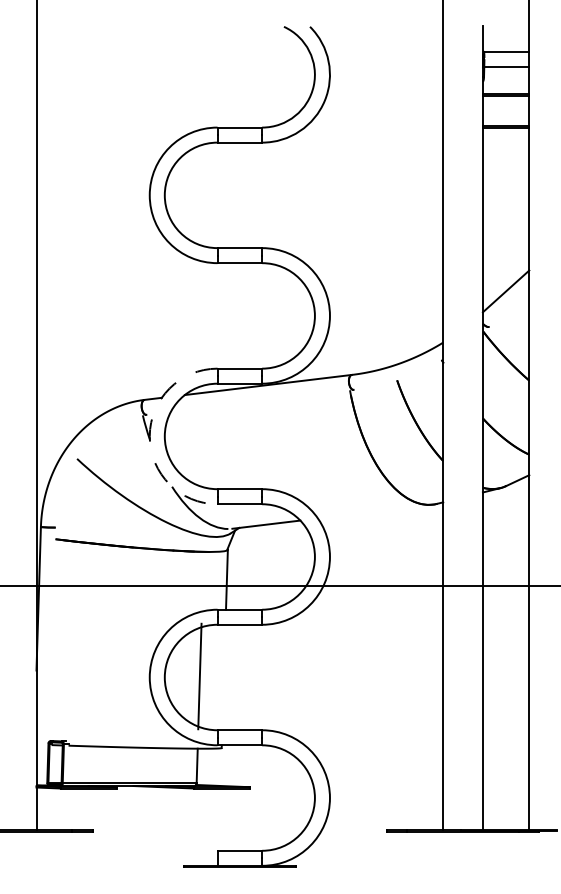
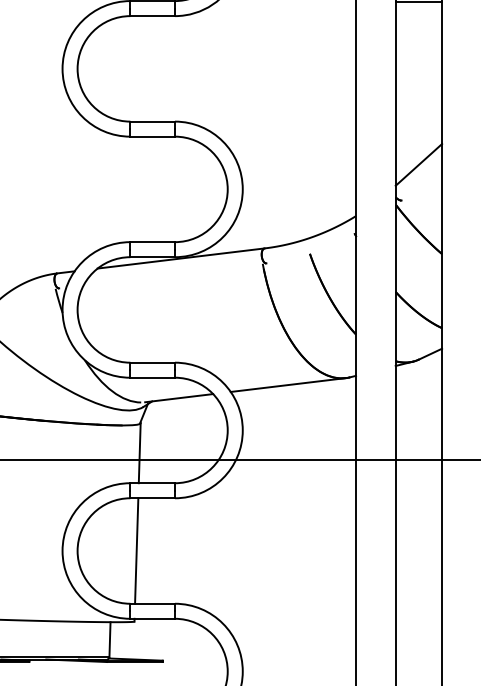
arc: (149, 436) -> (62, 310), dashed -> solid
line: (374, 511) -> (287, 385), added
line: (199, 676) -> (136, 551), moved

